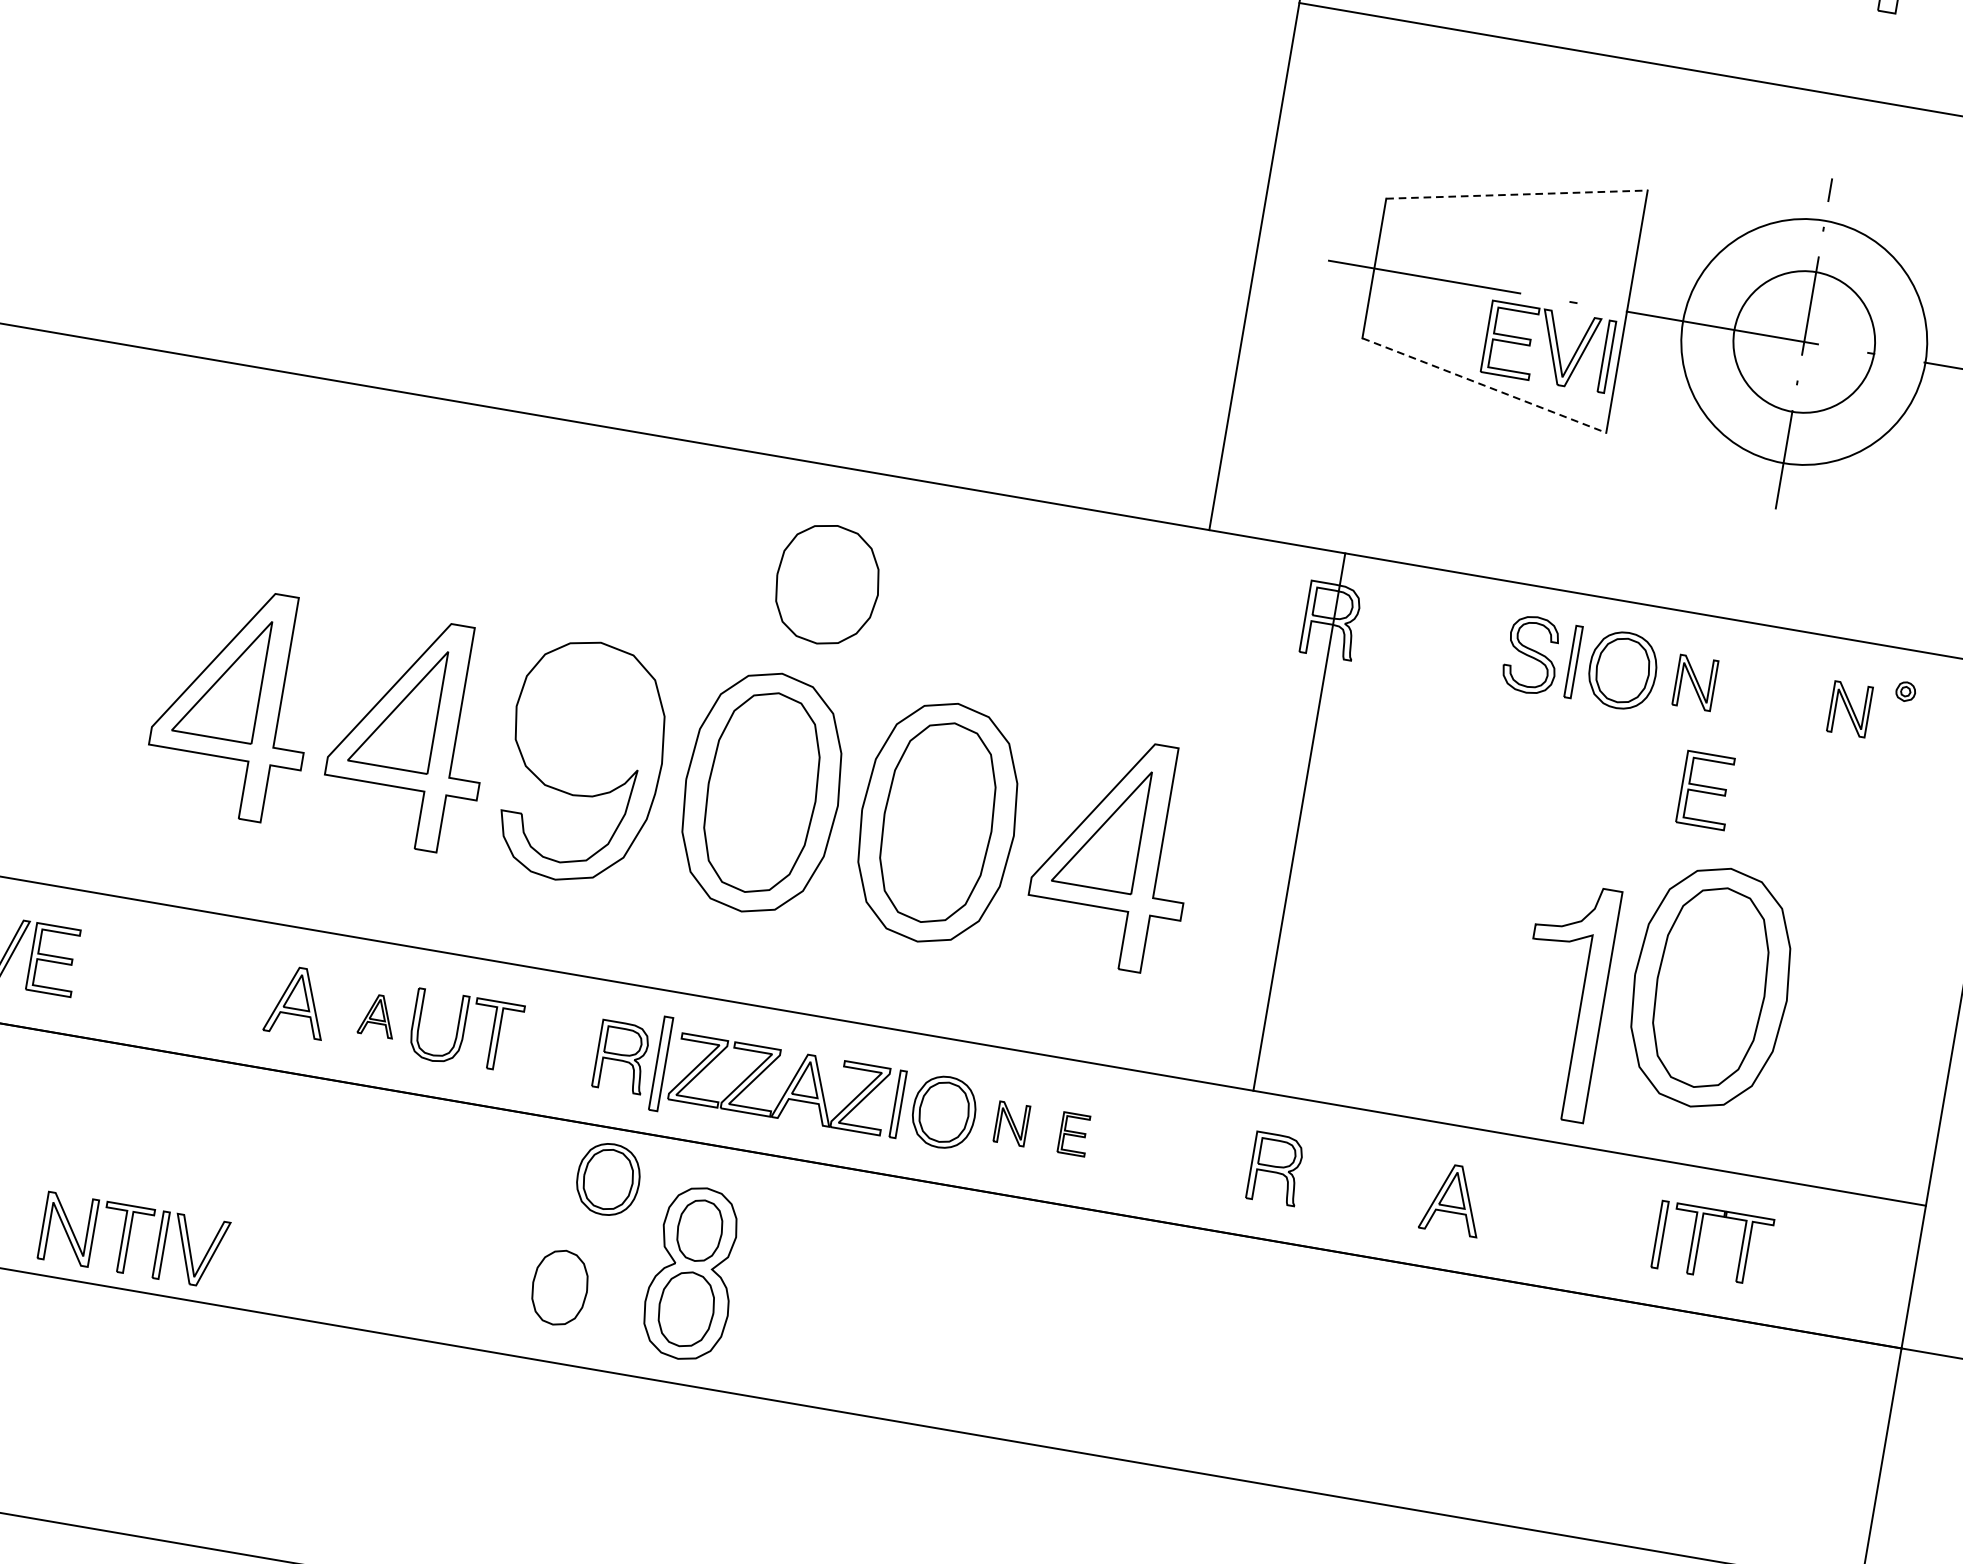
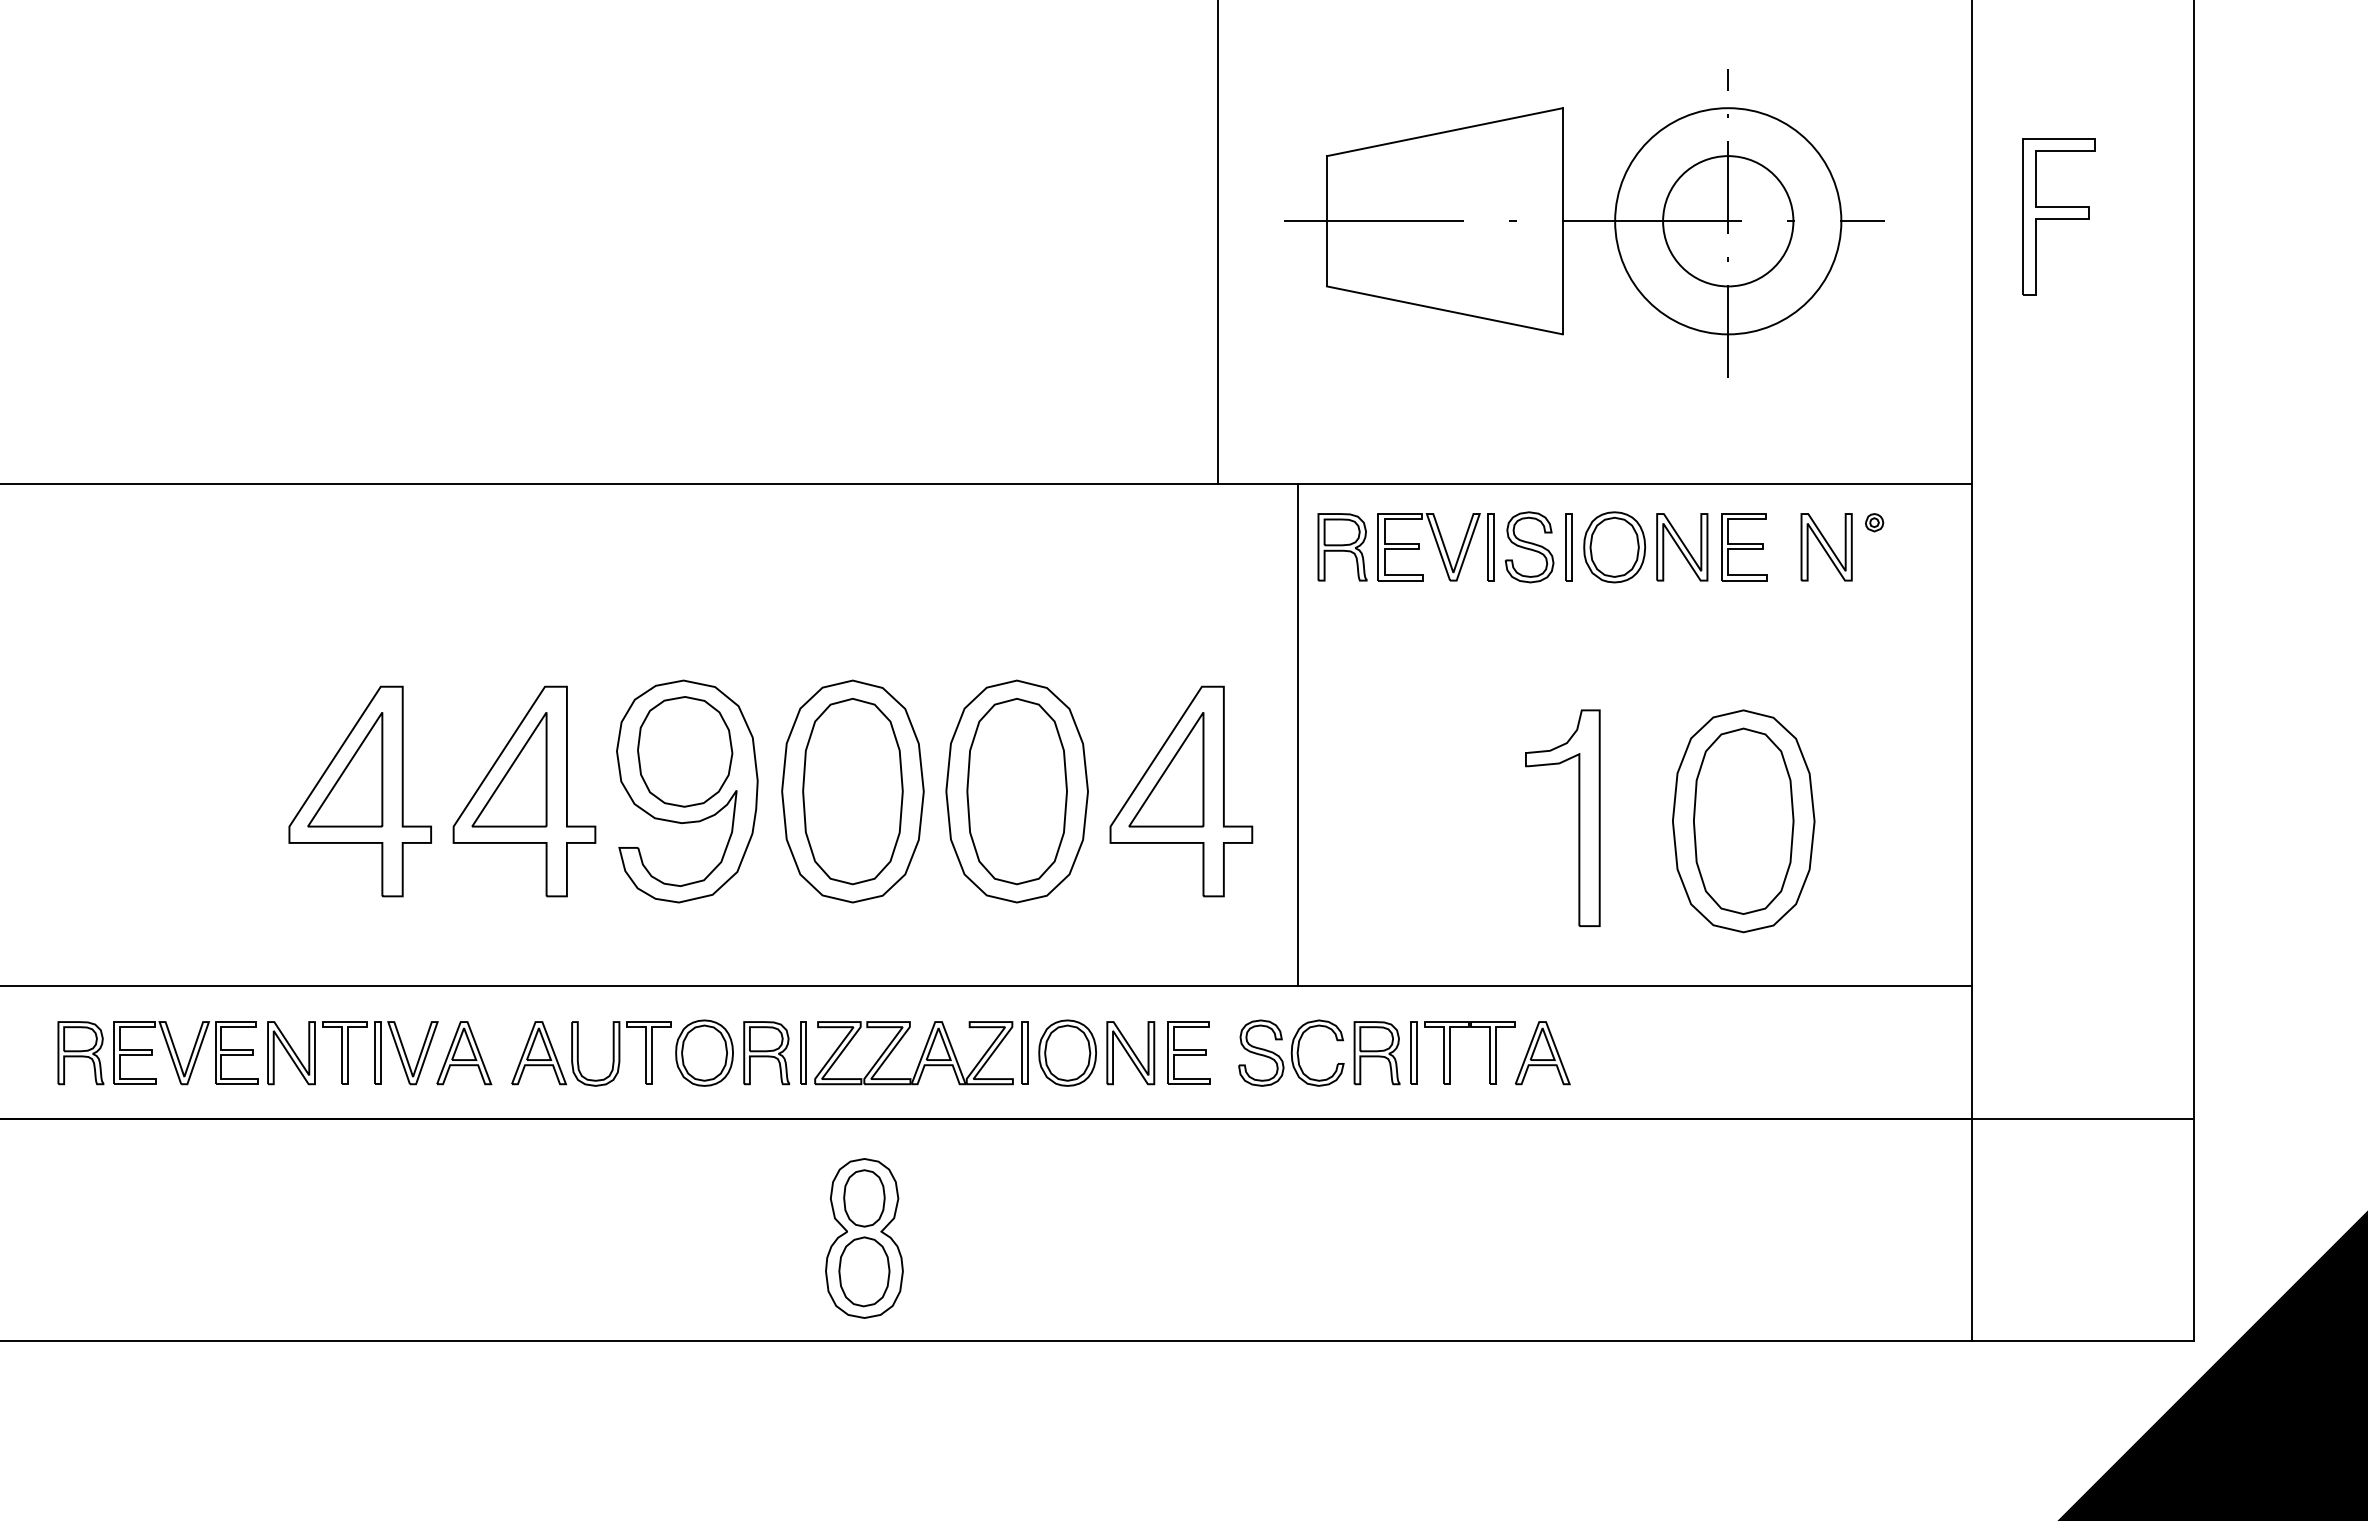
line: (1517, 195) -> (1445, 132), dashed -> solid
part: (1547, 346) -> (1435, 547), moved
line: (1485, 385) -> (1445, 310), dashed -> solid
part: (828, 584) -> (685, 751), moved
part: (1695, 683) -> (1682, 547), size x1.43
part: (1849, 709) -> (1826, 547), size x1.43
part: (1705, 790) -> (1744, 547), moved
line: (1299, 821) -> (1297, 734), moved
part: (1580, 1003) -> (1578, 817), moved
part: (378, 1015) -> (539, 1053), size x1.67
part: (661, 1063) -> (803, 1052), size x0.71
part: (1011, 1124) -> (1130, 1053), size x1.67
part: (1073, 1133) -> (1188, 1052), size x1.67
part: (1184, 1152) -> (1291, 1052), added
part: (608, 1178) -> (704, 1052), moved
part: (133, 1240) -> (352, 1053), moved
part: (1699, 1240) -> (1450, 1052), moved
part: (560, 1287) -> (746, 1271), removed

